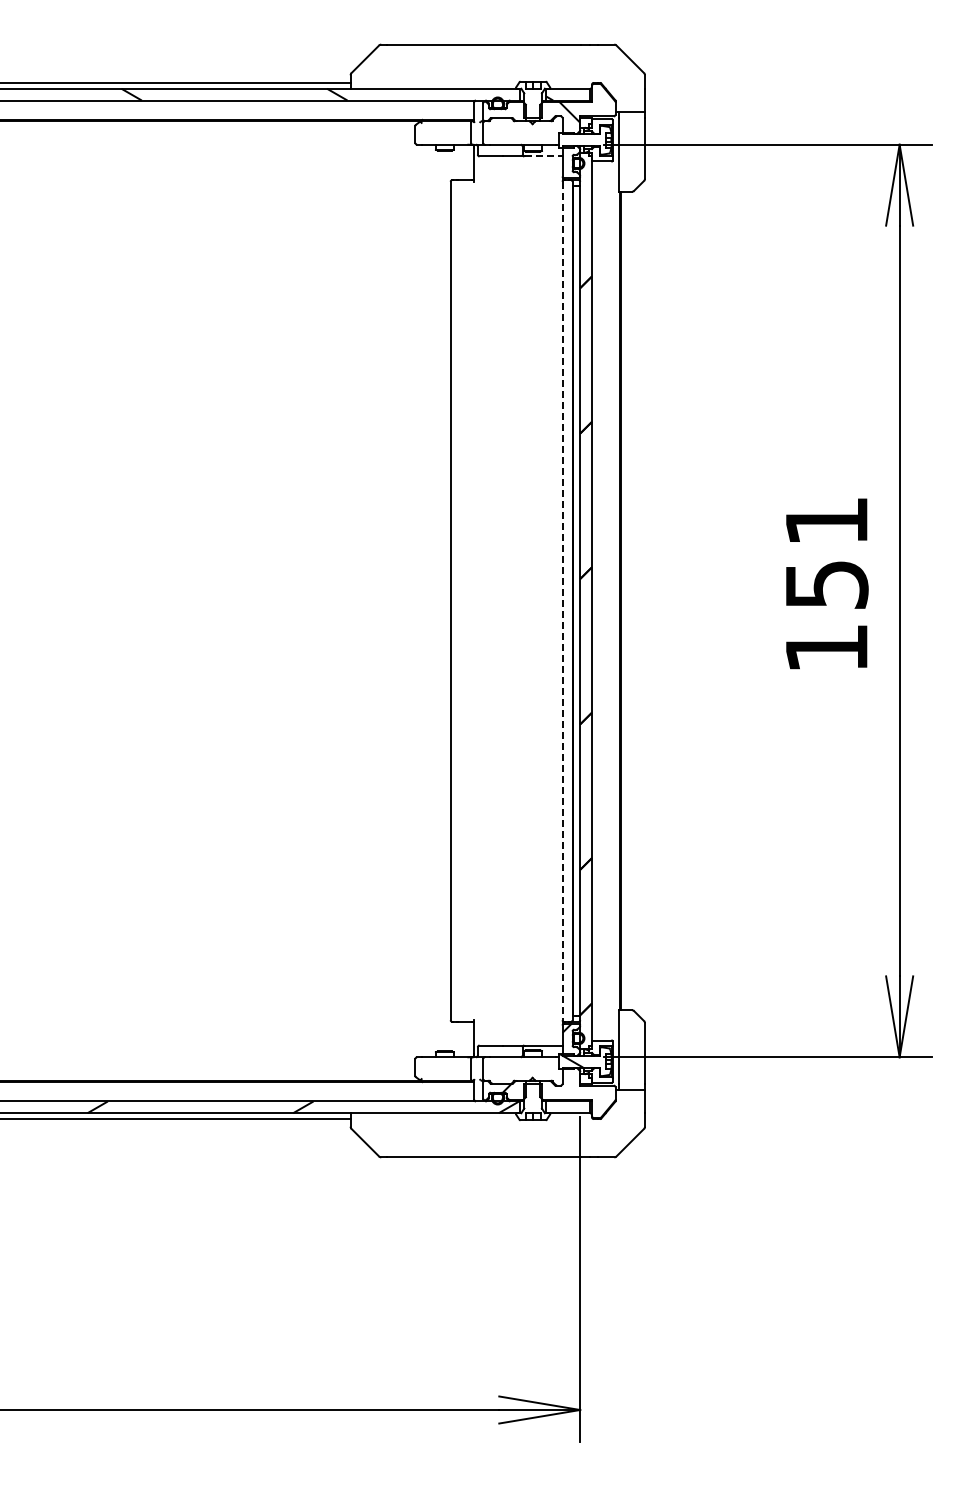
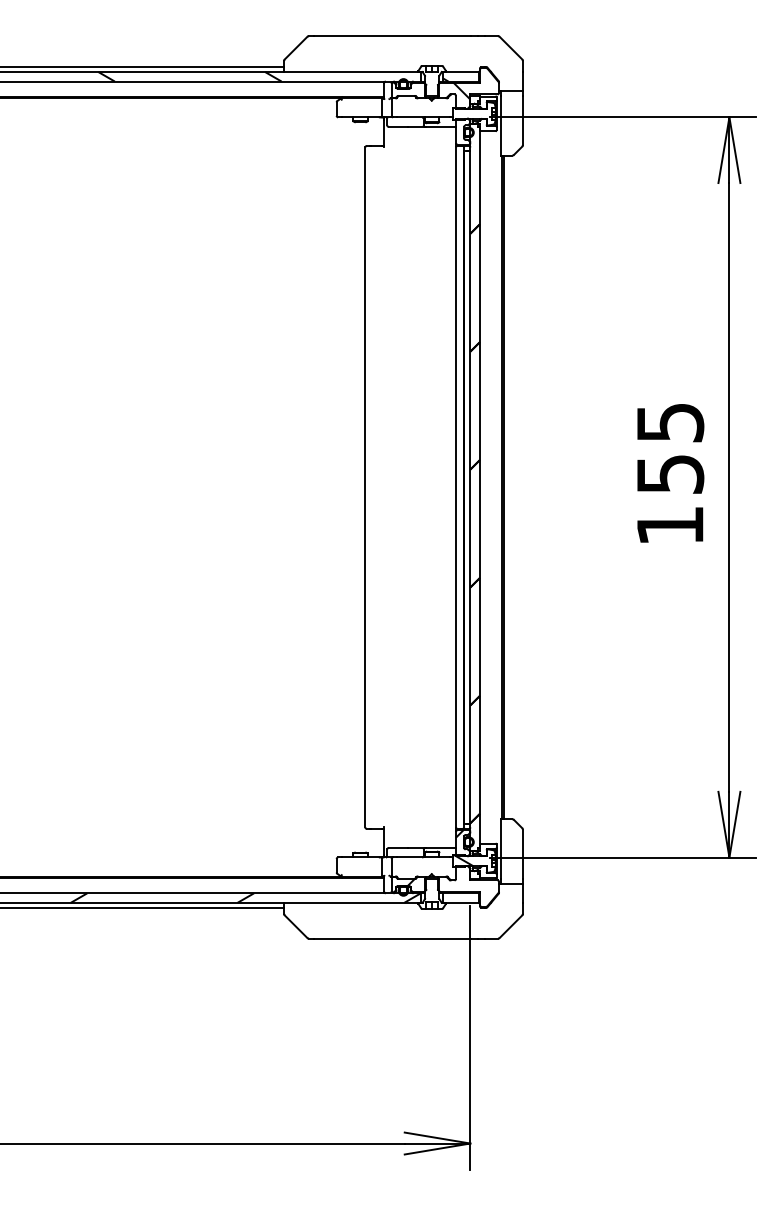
line: (543, 156) -> (440, 126), dashed -> solid
text: (827, 521) -> (670, 422), 151 -> 155
line: (562, 601) -> (456, 487), dashed -> solid

